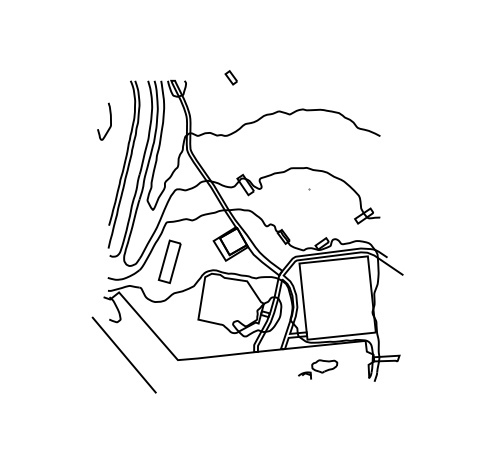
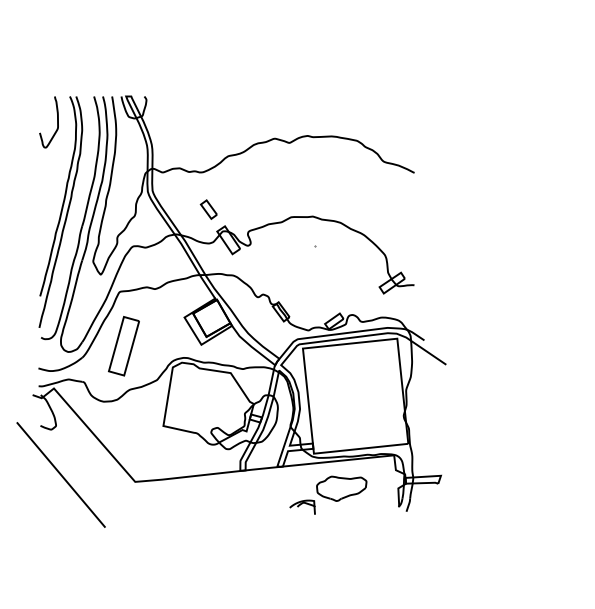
part: (230, 77) -> (207, 209), moved
curve: (110, 121) -> (57, 122), moved
part: (317, 369) -> (327, 494), size x1.43

